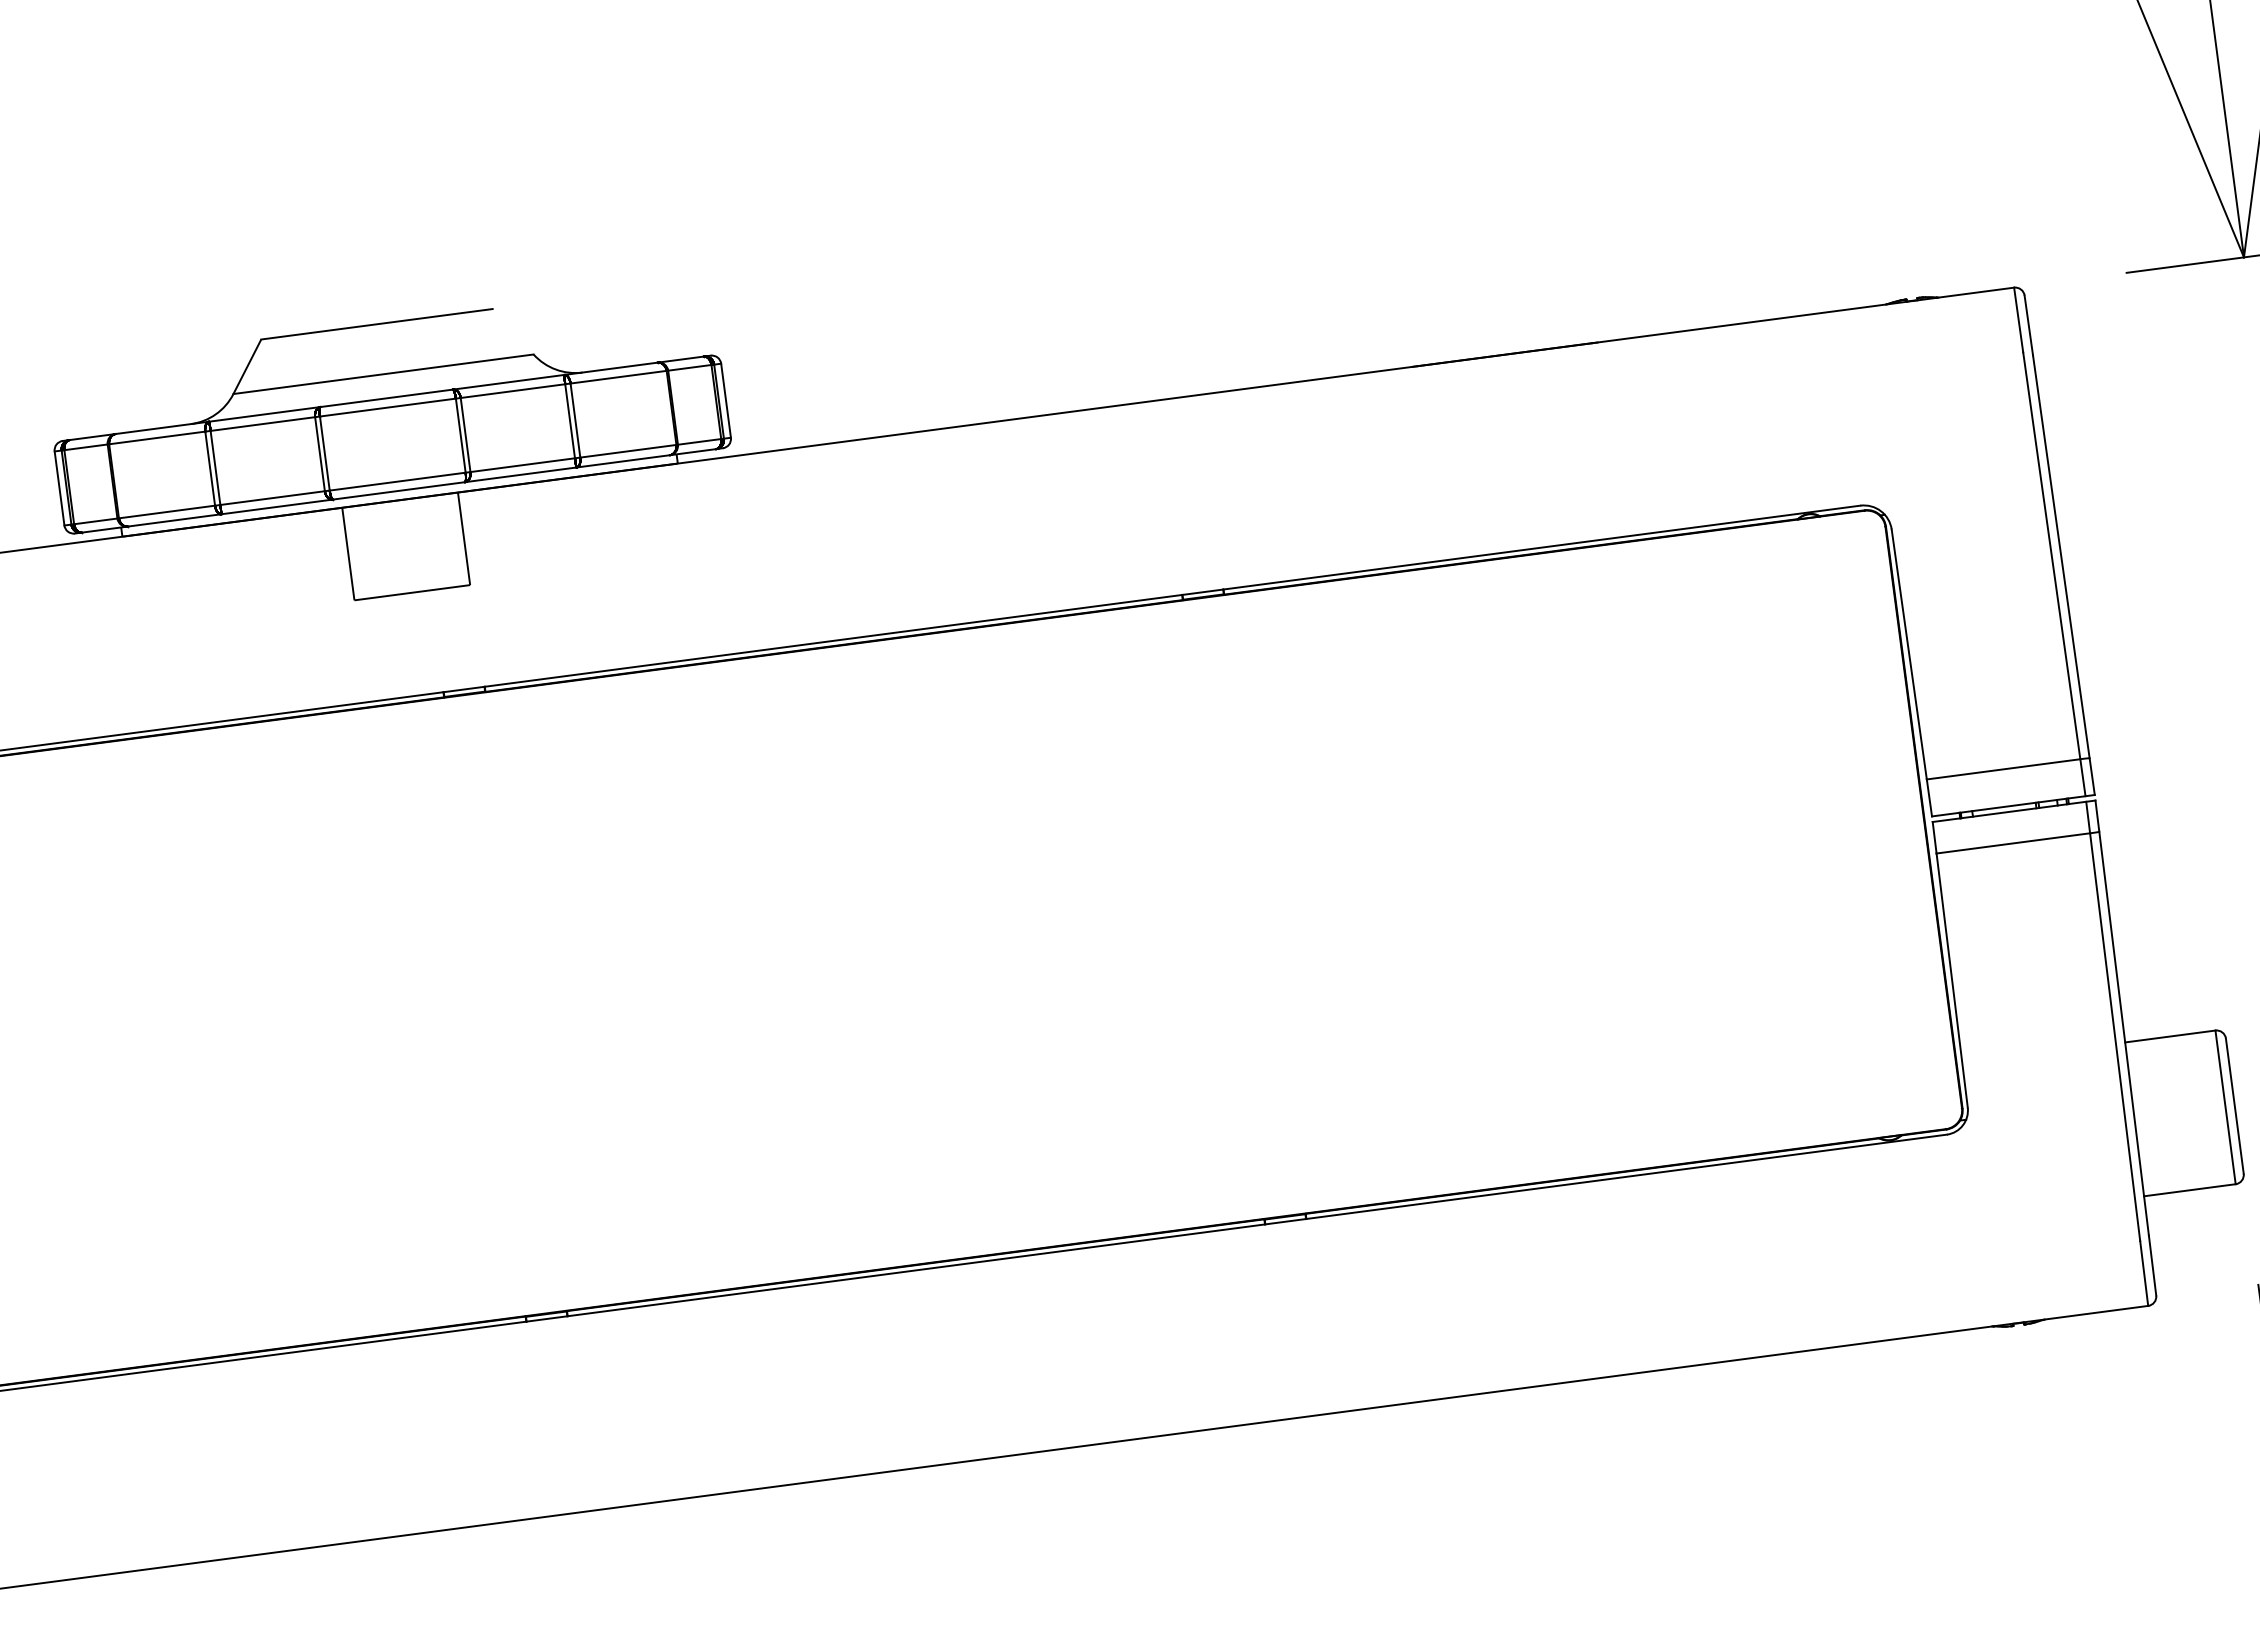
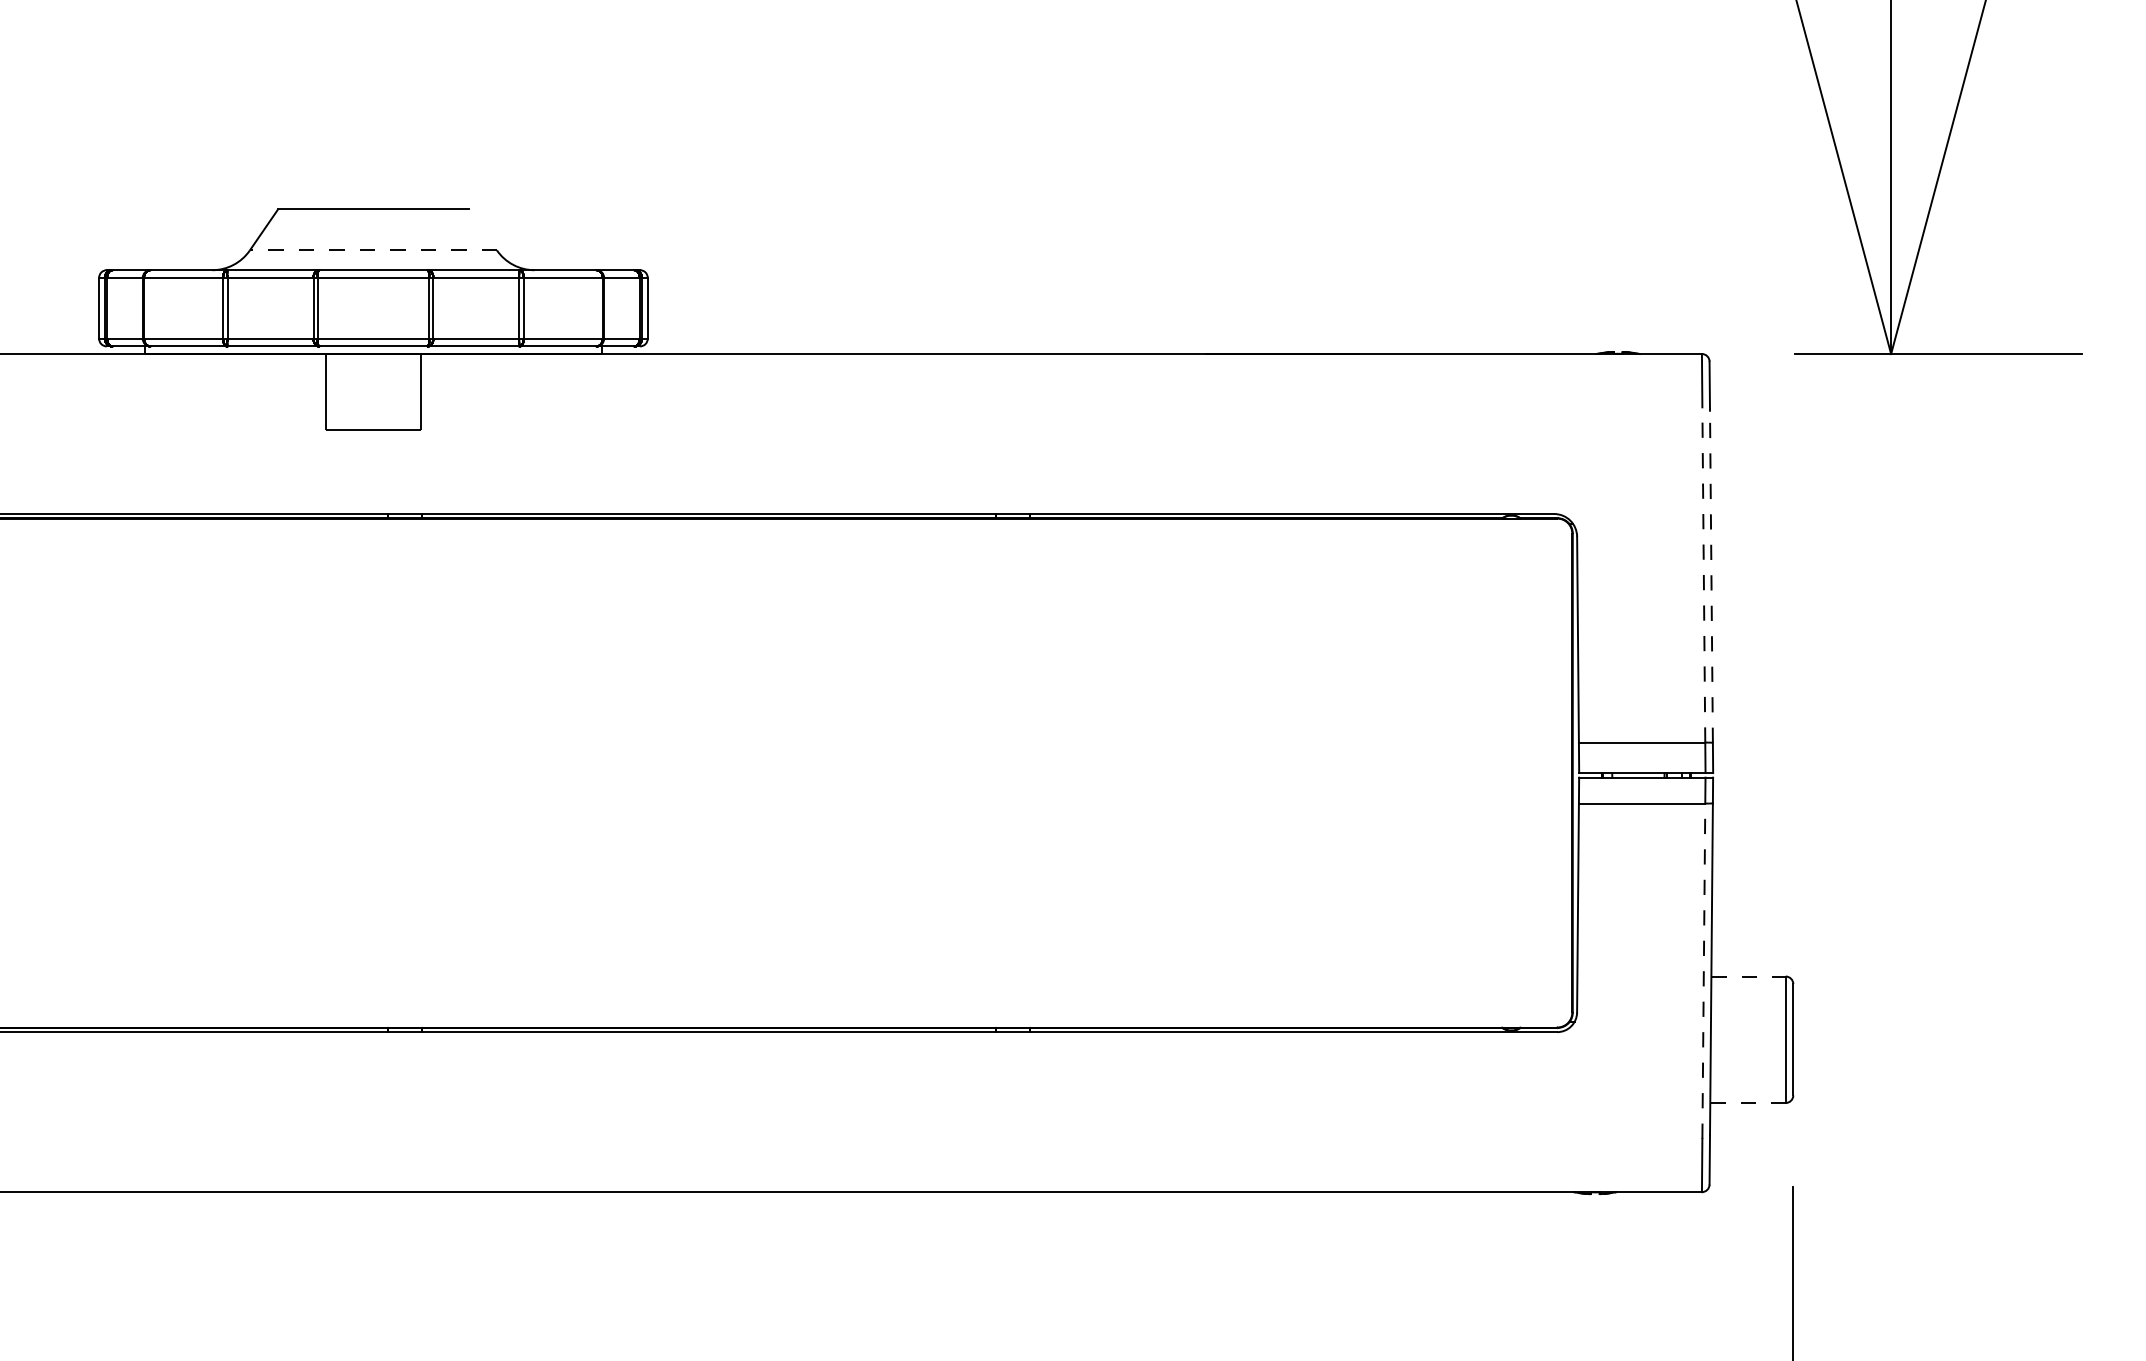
line: (383, 374) -> (373, 250), solid -> dashed
line: (2051, 555) -> (1703, 574), solid -> dashed
line: (2061, 556) -> (1711, 576), solid -> dashed
line: (2171, 1036) -> (1749, 976), solid -> dashed
line: (2114, 1037) -> (1703, 971), solid -> dashed
line: (2189, 1190) -> (1747, 1103), solid -> dashed

